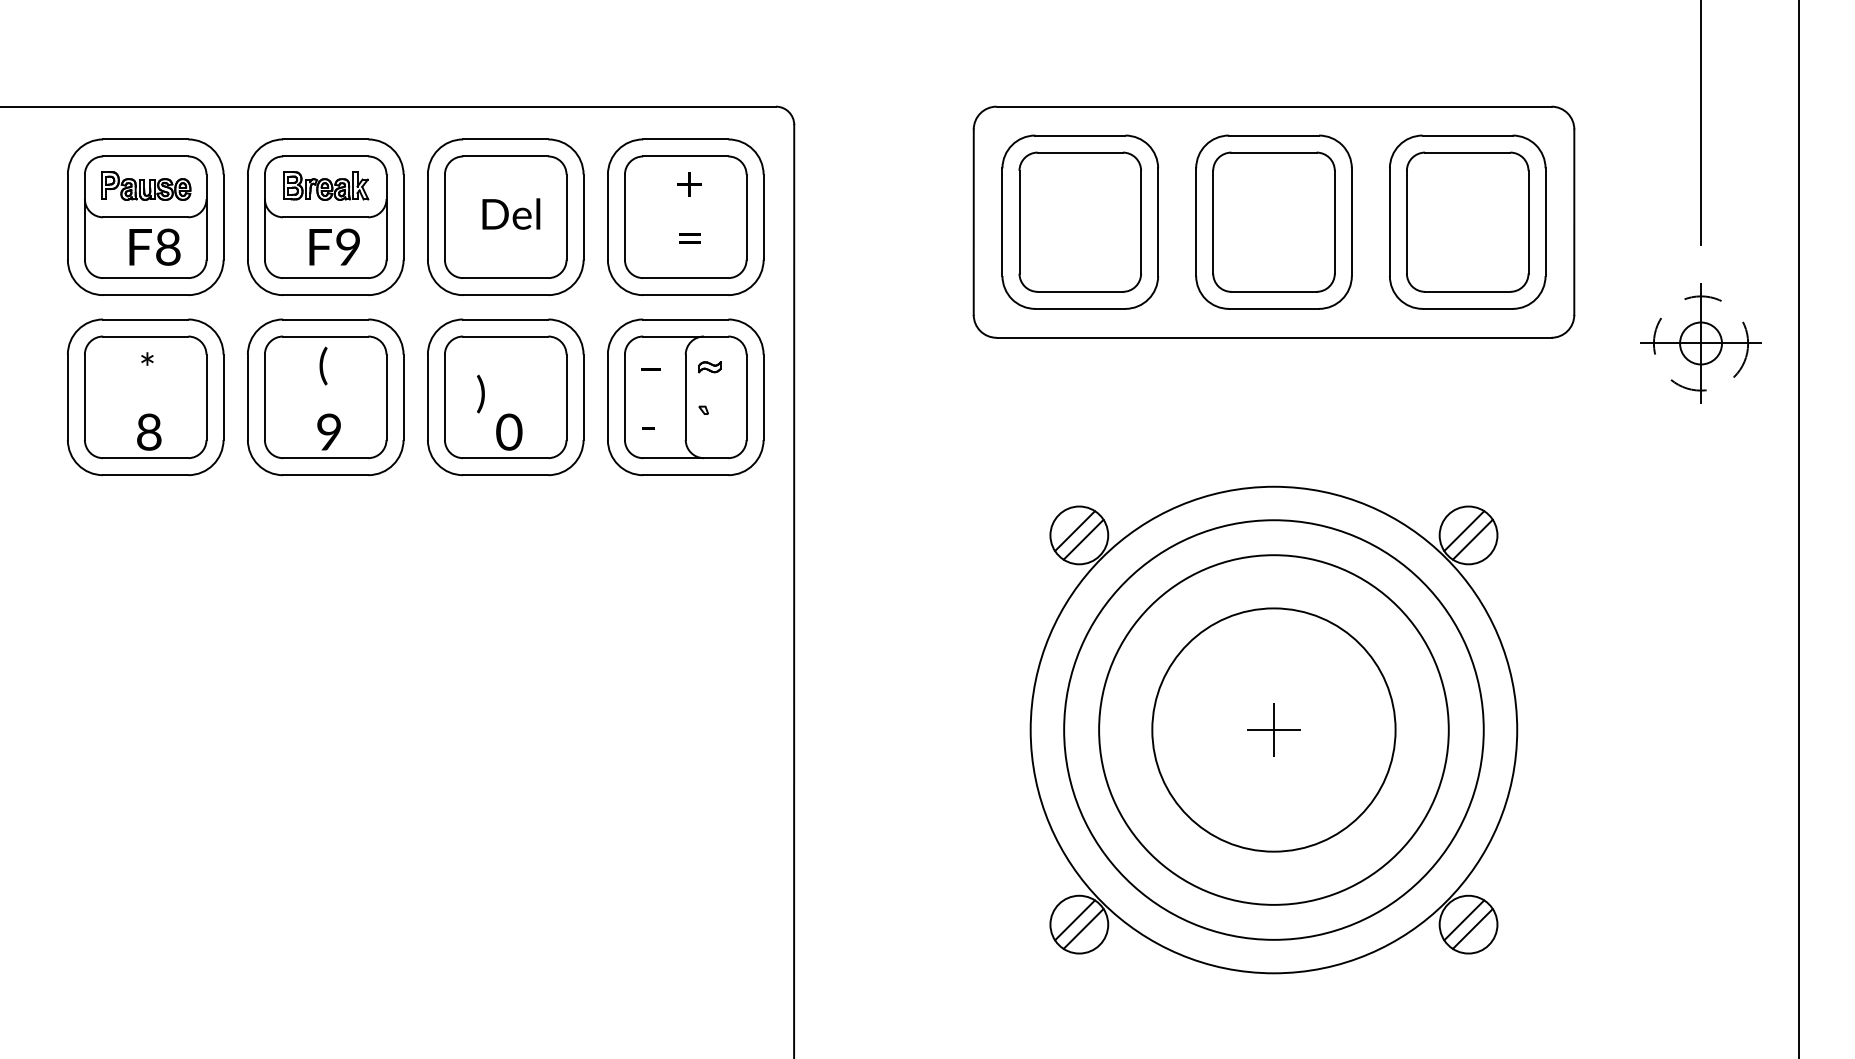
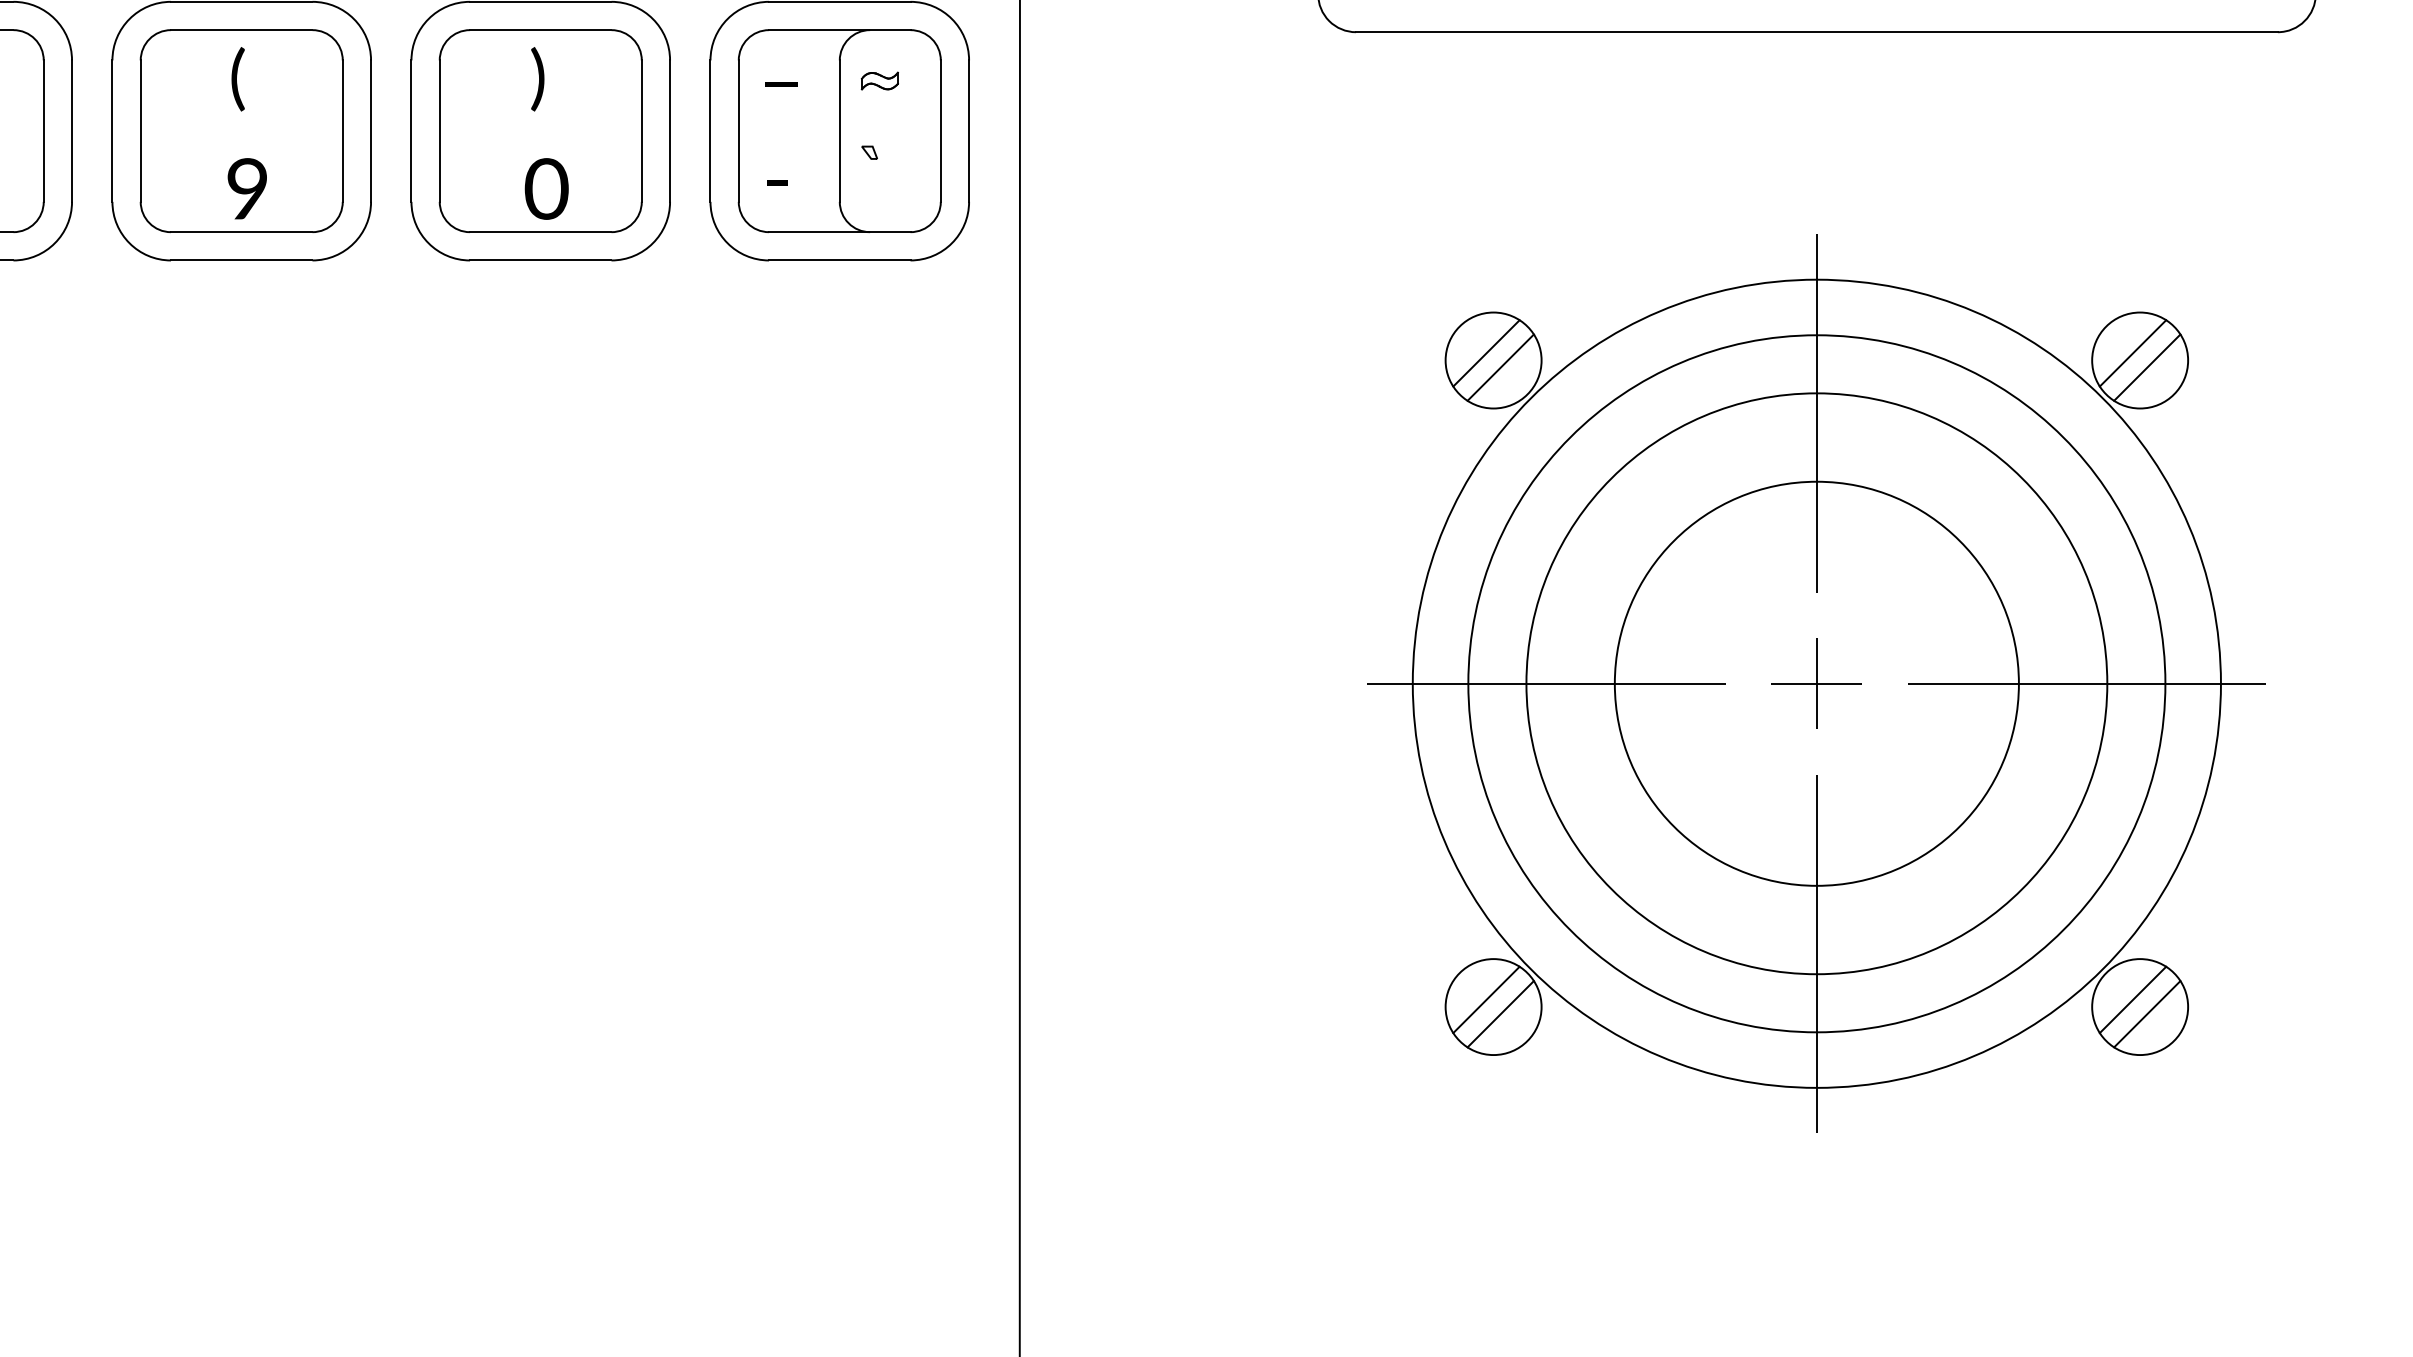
text: (480, 394) -> (537, 79), moved
line: (1273, 567) -> (1816, 413), added
line: (1111, 730) -> (1547, 684), added
line: (1436, 730) -> (2086, 684), added
line: (1273, 892) -> (1816, 953), added

